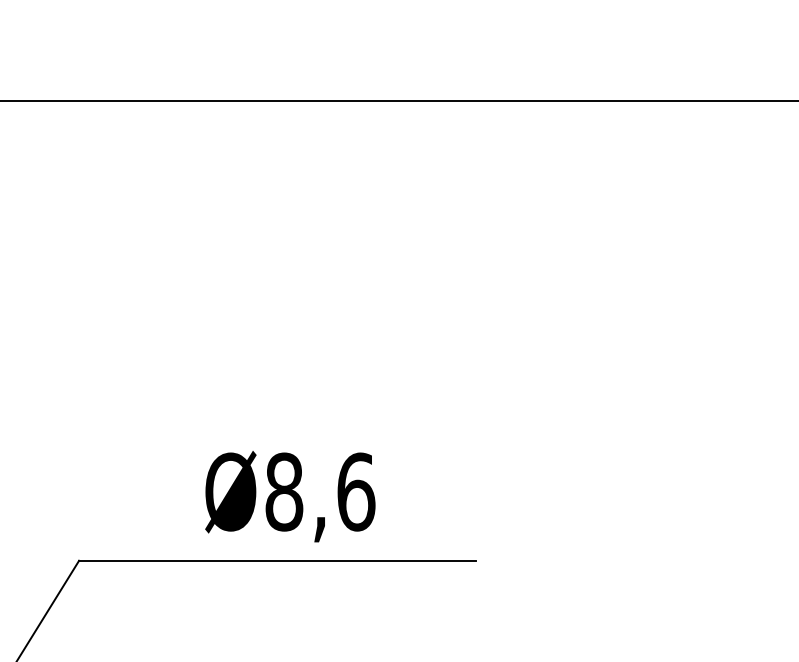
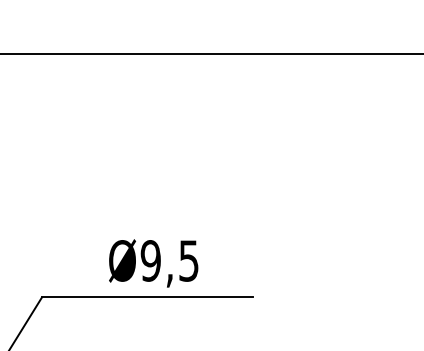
text: (319, 491) -> (169, 260), Ø8,6 -> Ø9,5

